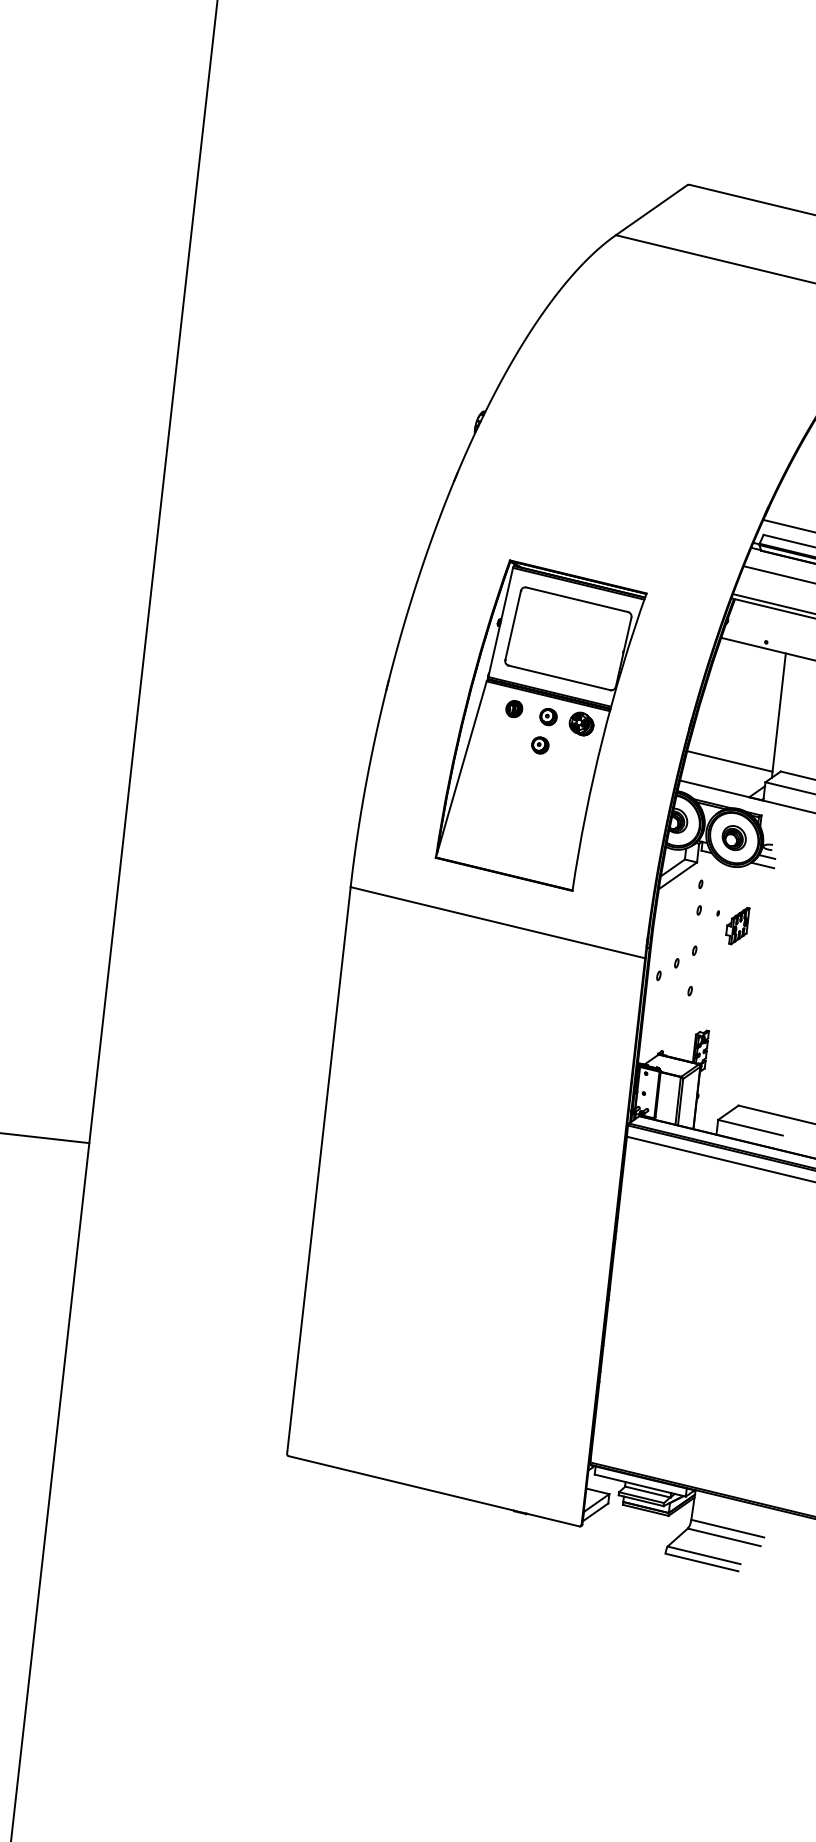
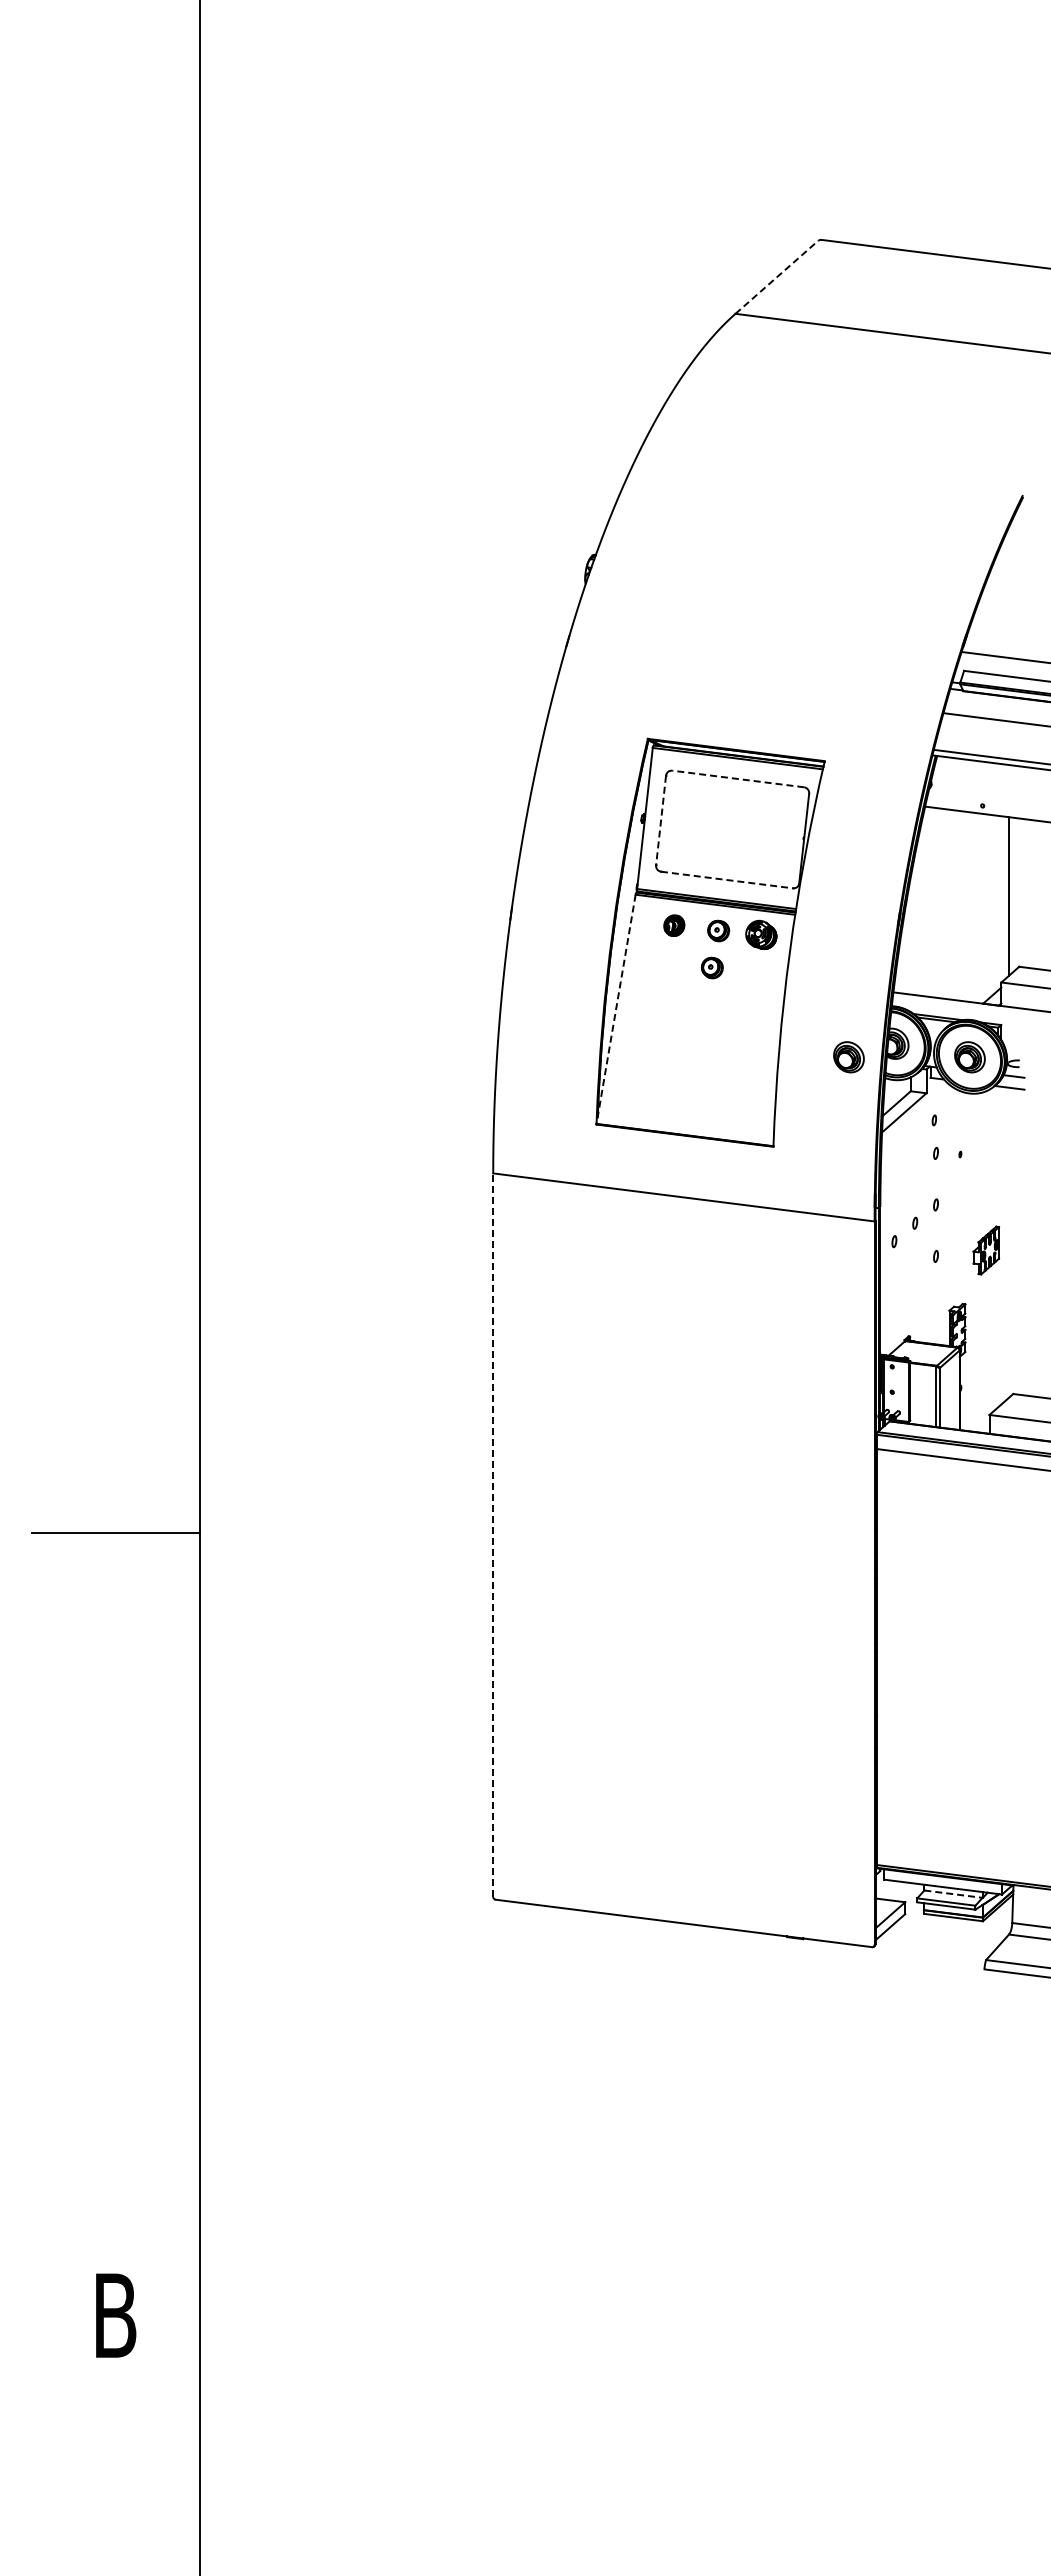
line: (652, 209) -> (777, 276), solid -> dashed
line: (577, 600) -> (738, 779), solid -> dashed
line: (513, 625) -> (661, 820), solid -> dashed
line: (559, 678) -> (727, 880), solid -> dashed
line: (729, 761) -> (953, 961), removed
line: (461, 769) -> (616, 1009), solid -> dashed
part: (639, 827) -> (848, 1057), added
part: (737, 925) -> (986, 1250), moved
line: (319, 1170) -> (493, 1535), solid -> dashed
line: (647, 1492) -> (953, 1894), solid -> dashed

